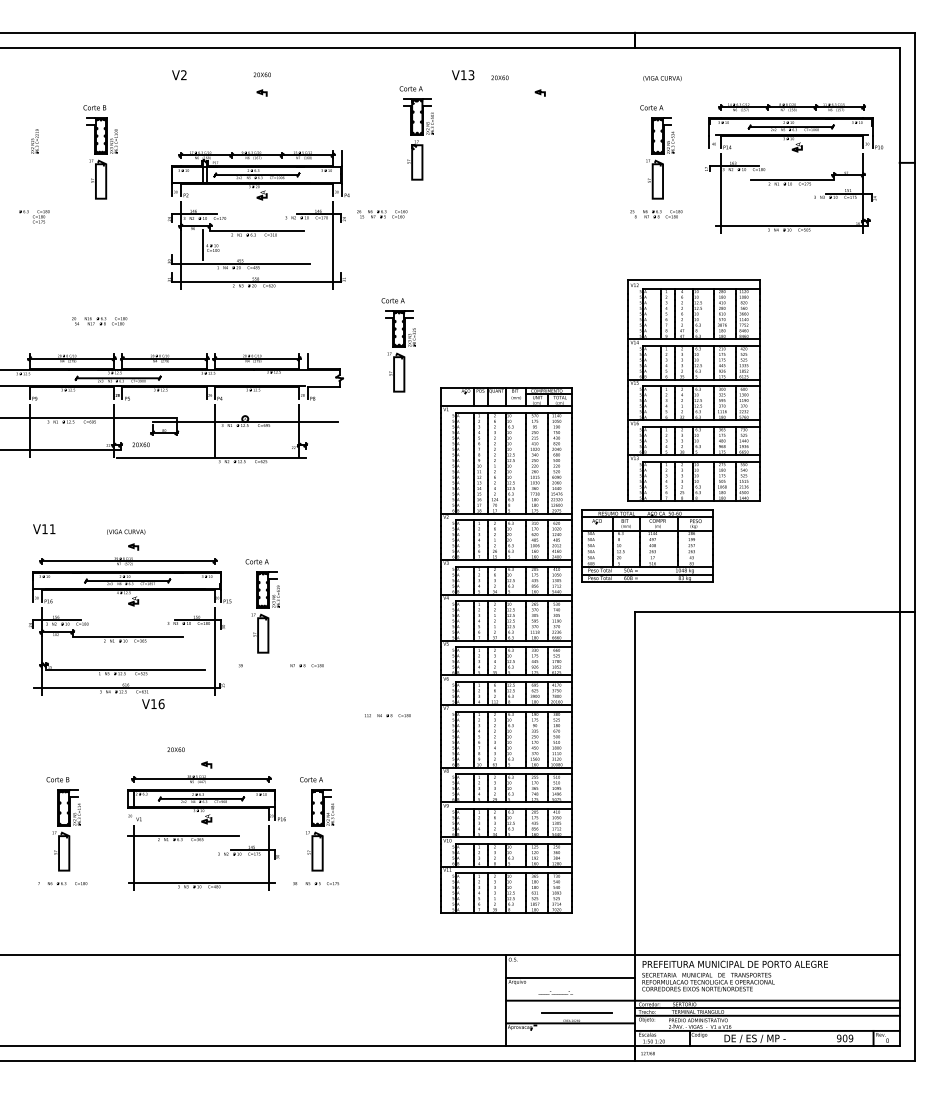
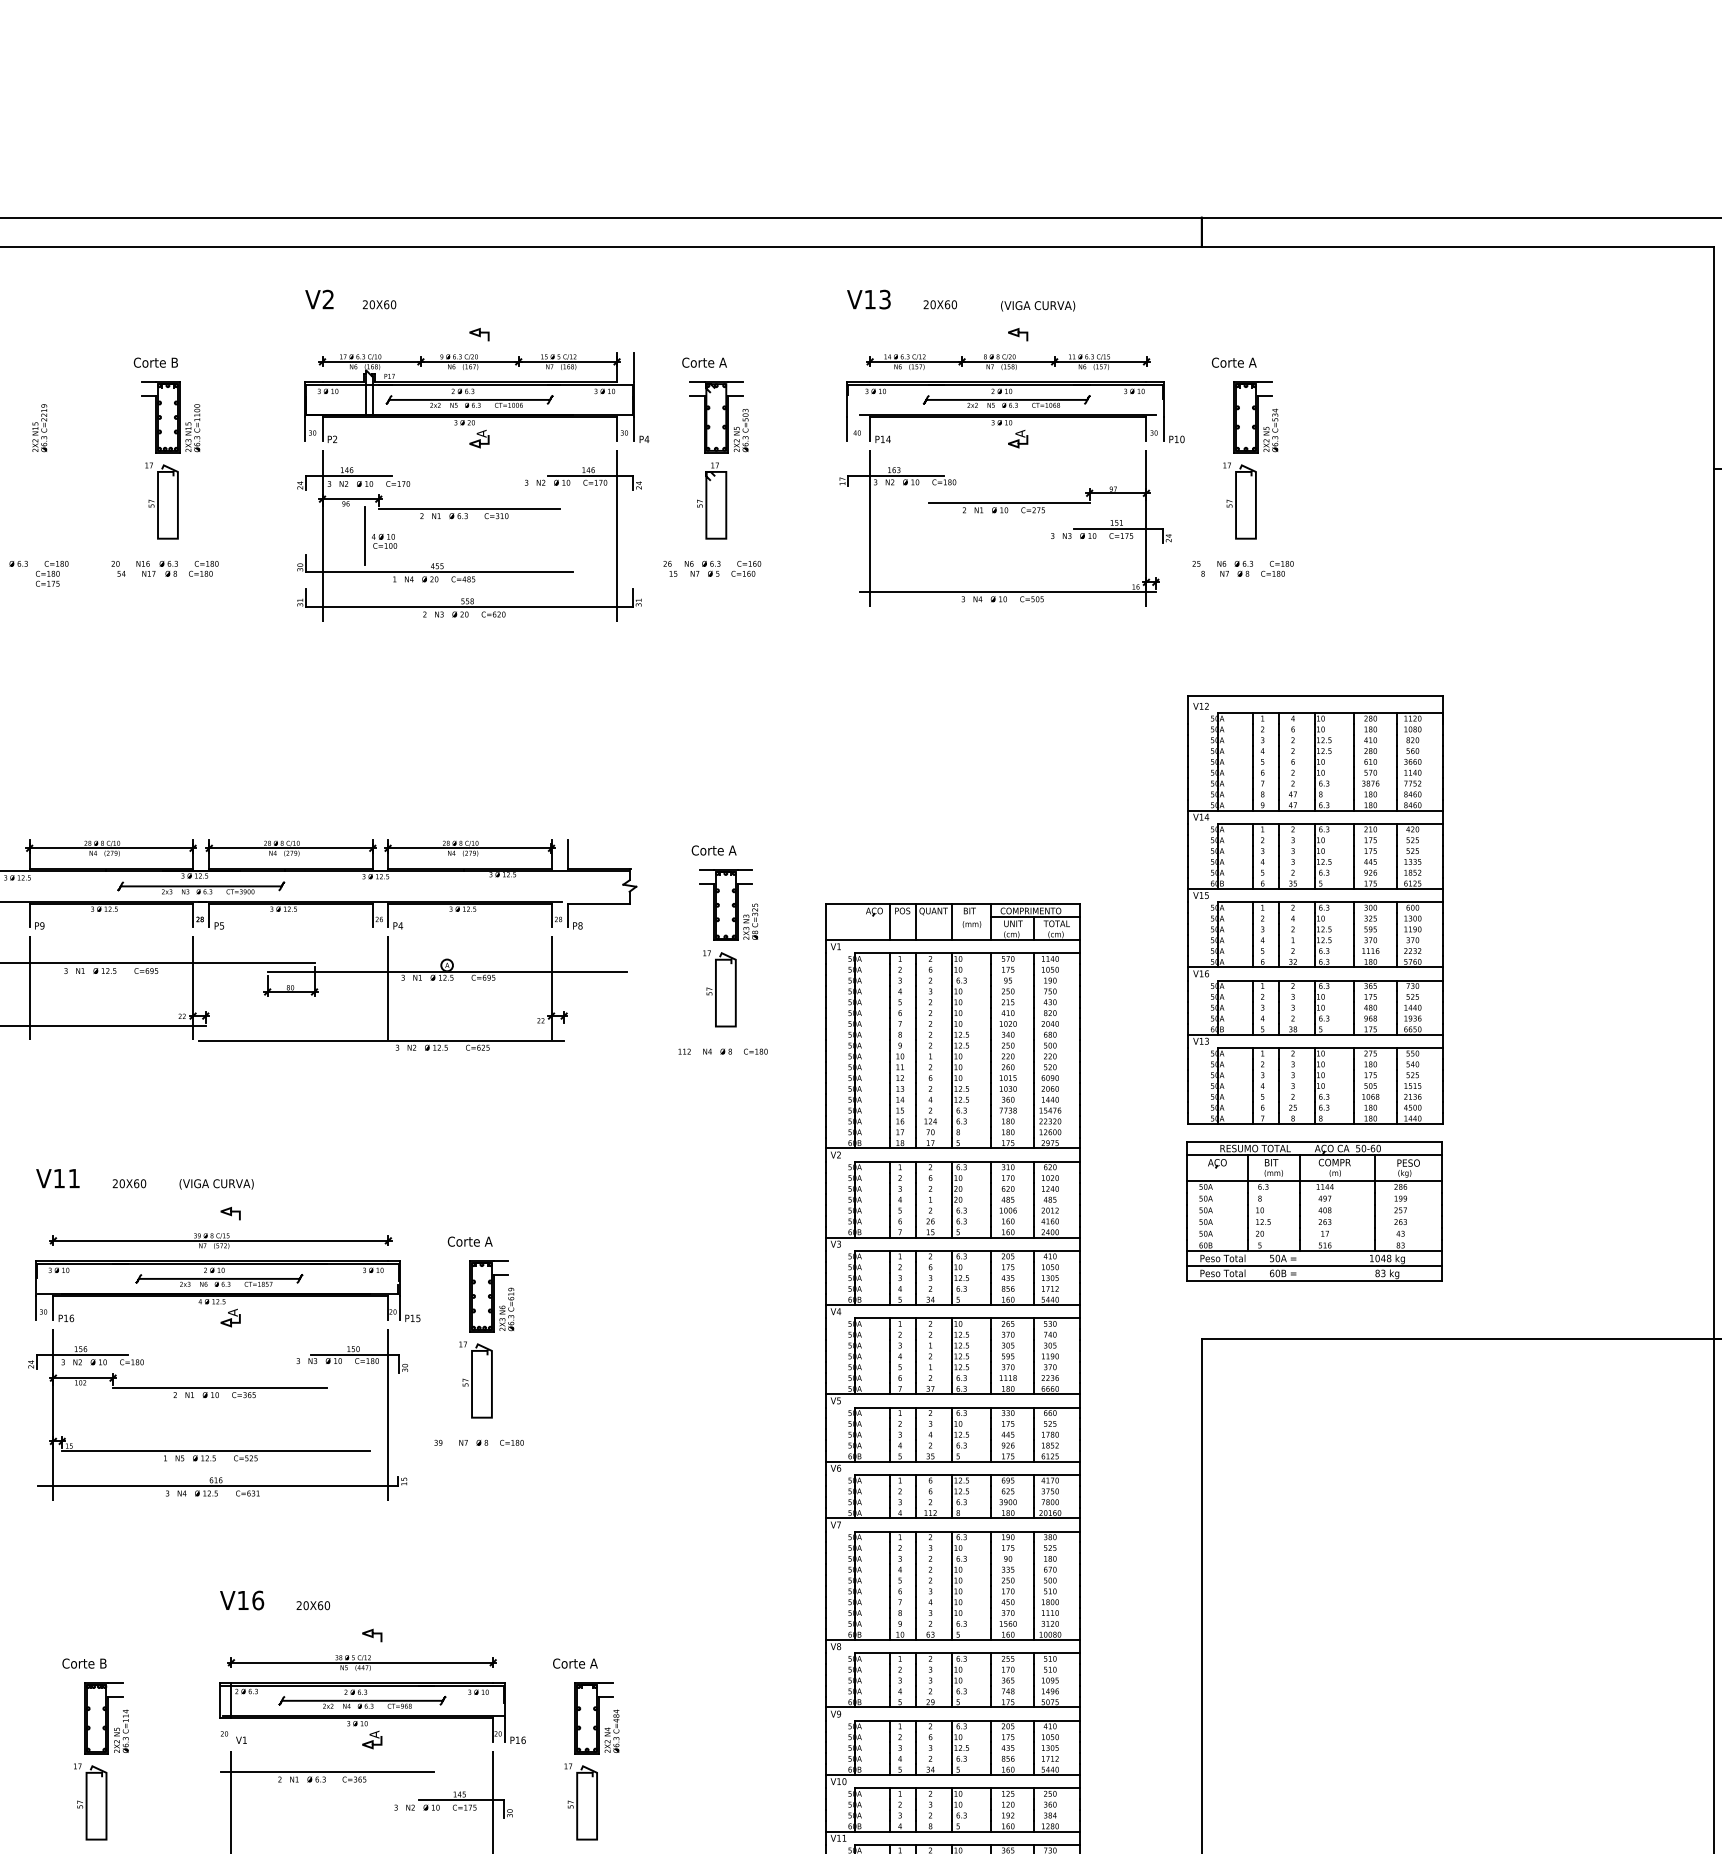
text: (261, 74) -> (377, 304), moved
text: (662, 78) -> (1038, 305), moved
part: (416, 133) -> (714, 449), moved
part: (794, 179) -> (1012, 501), moved
part: (258, 230) -> (472, 507), moved
text: (99, 321) -> (164, 569), moved
part: (398, 345) -> (724, 937), moved
text: (140, 444) -> (128, 1183), moved
part: (647, 545) -> (1314, 1210), moved
text: (306, 665) -> (490, 1442), moved
text: (153, 704) -> (242, 1601), moved
text: (387, 715) -> (722, 1051), moved

